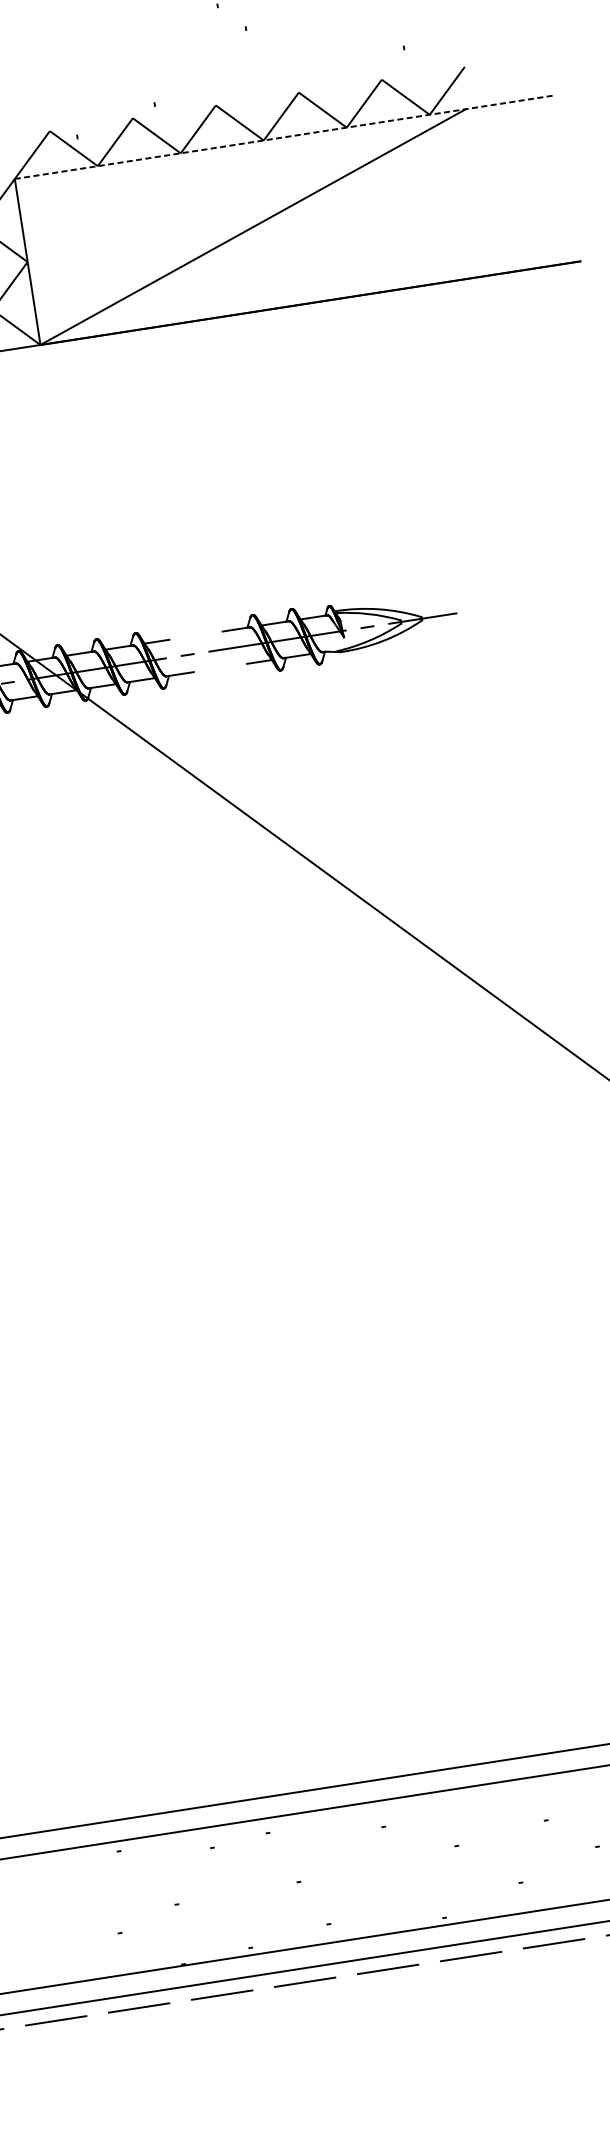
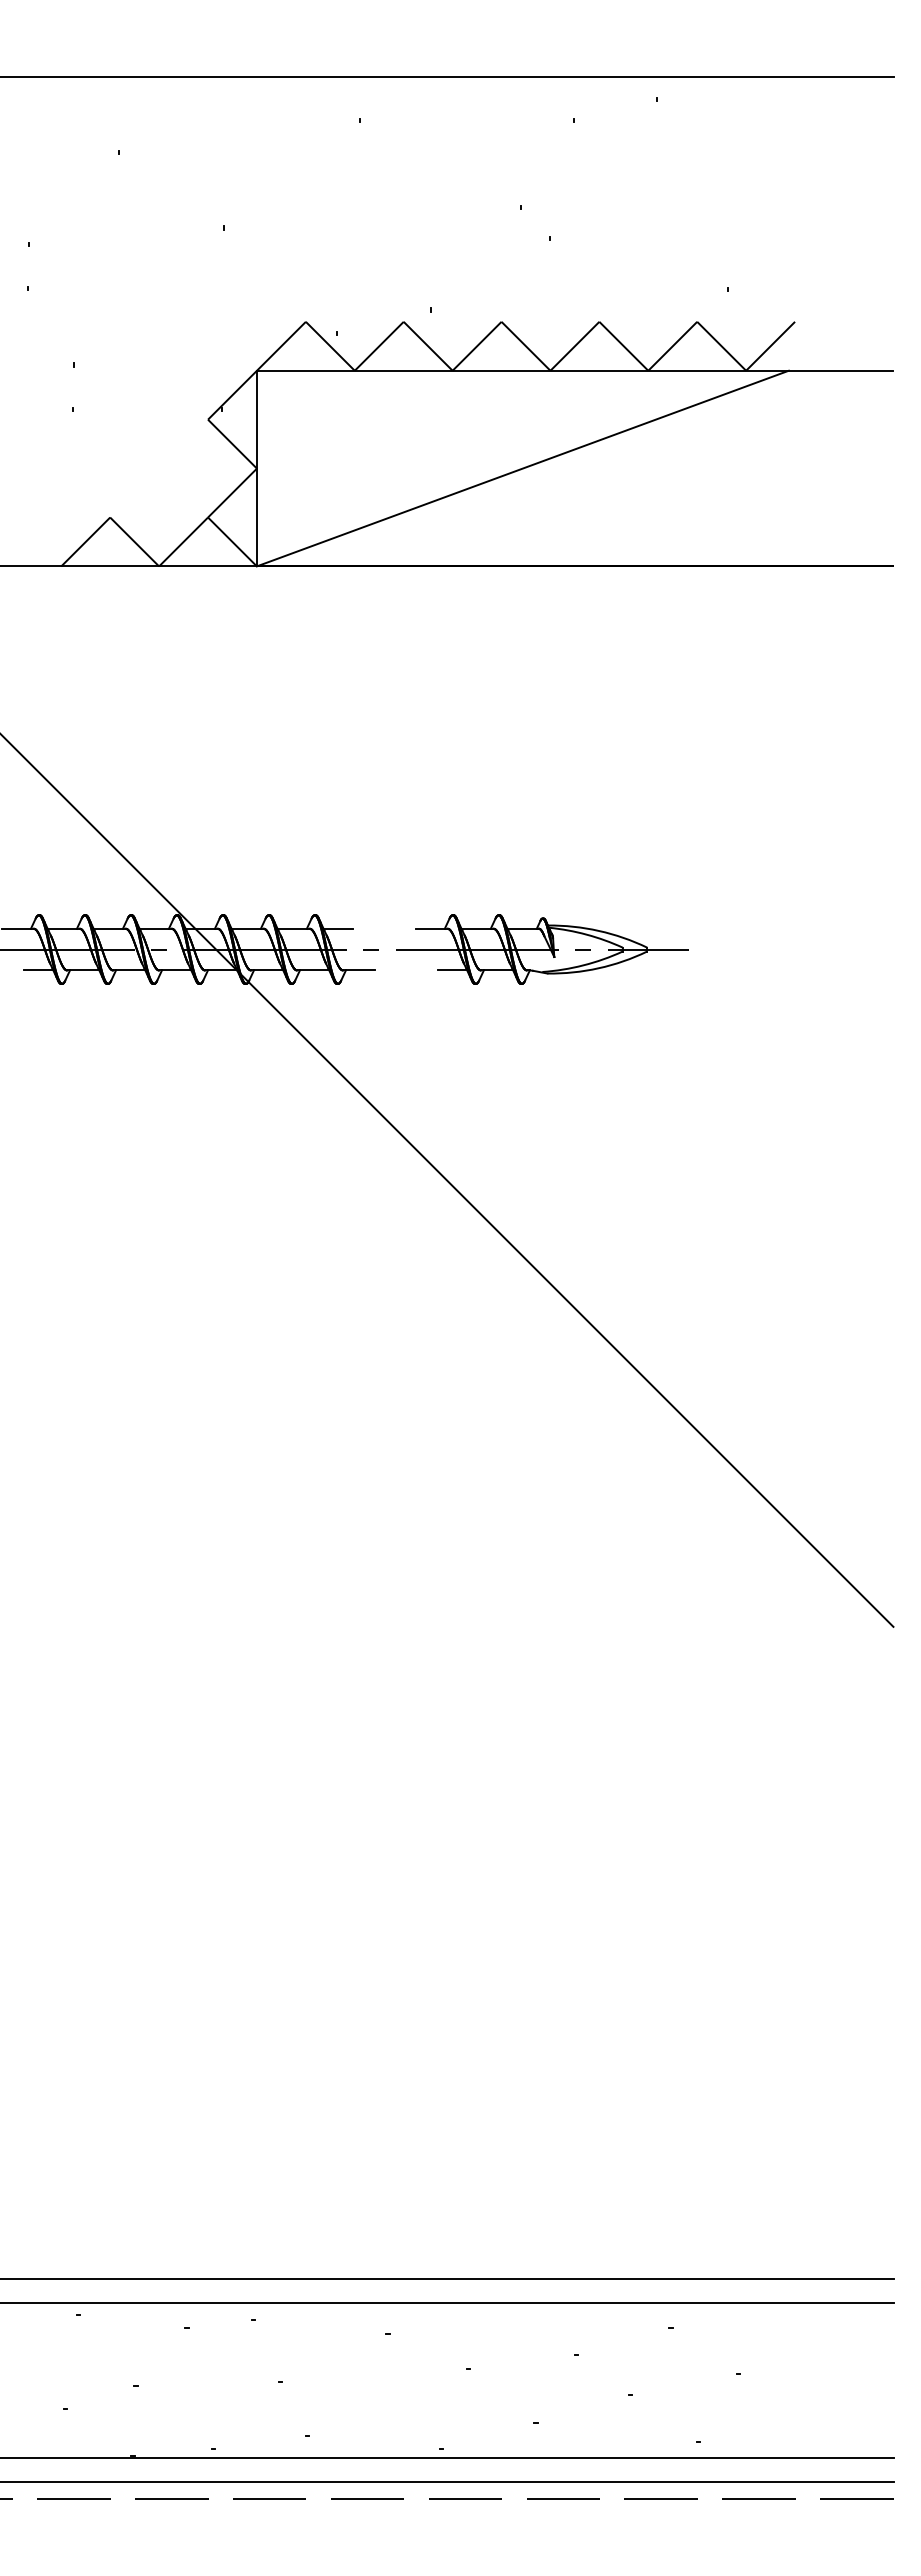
line: (284, 136) -> (575, 370), dashed -> solid

